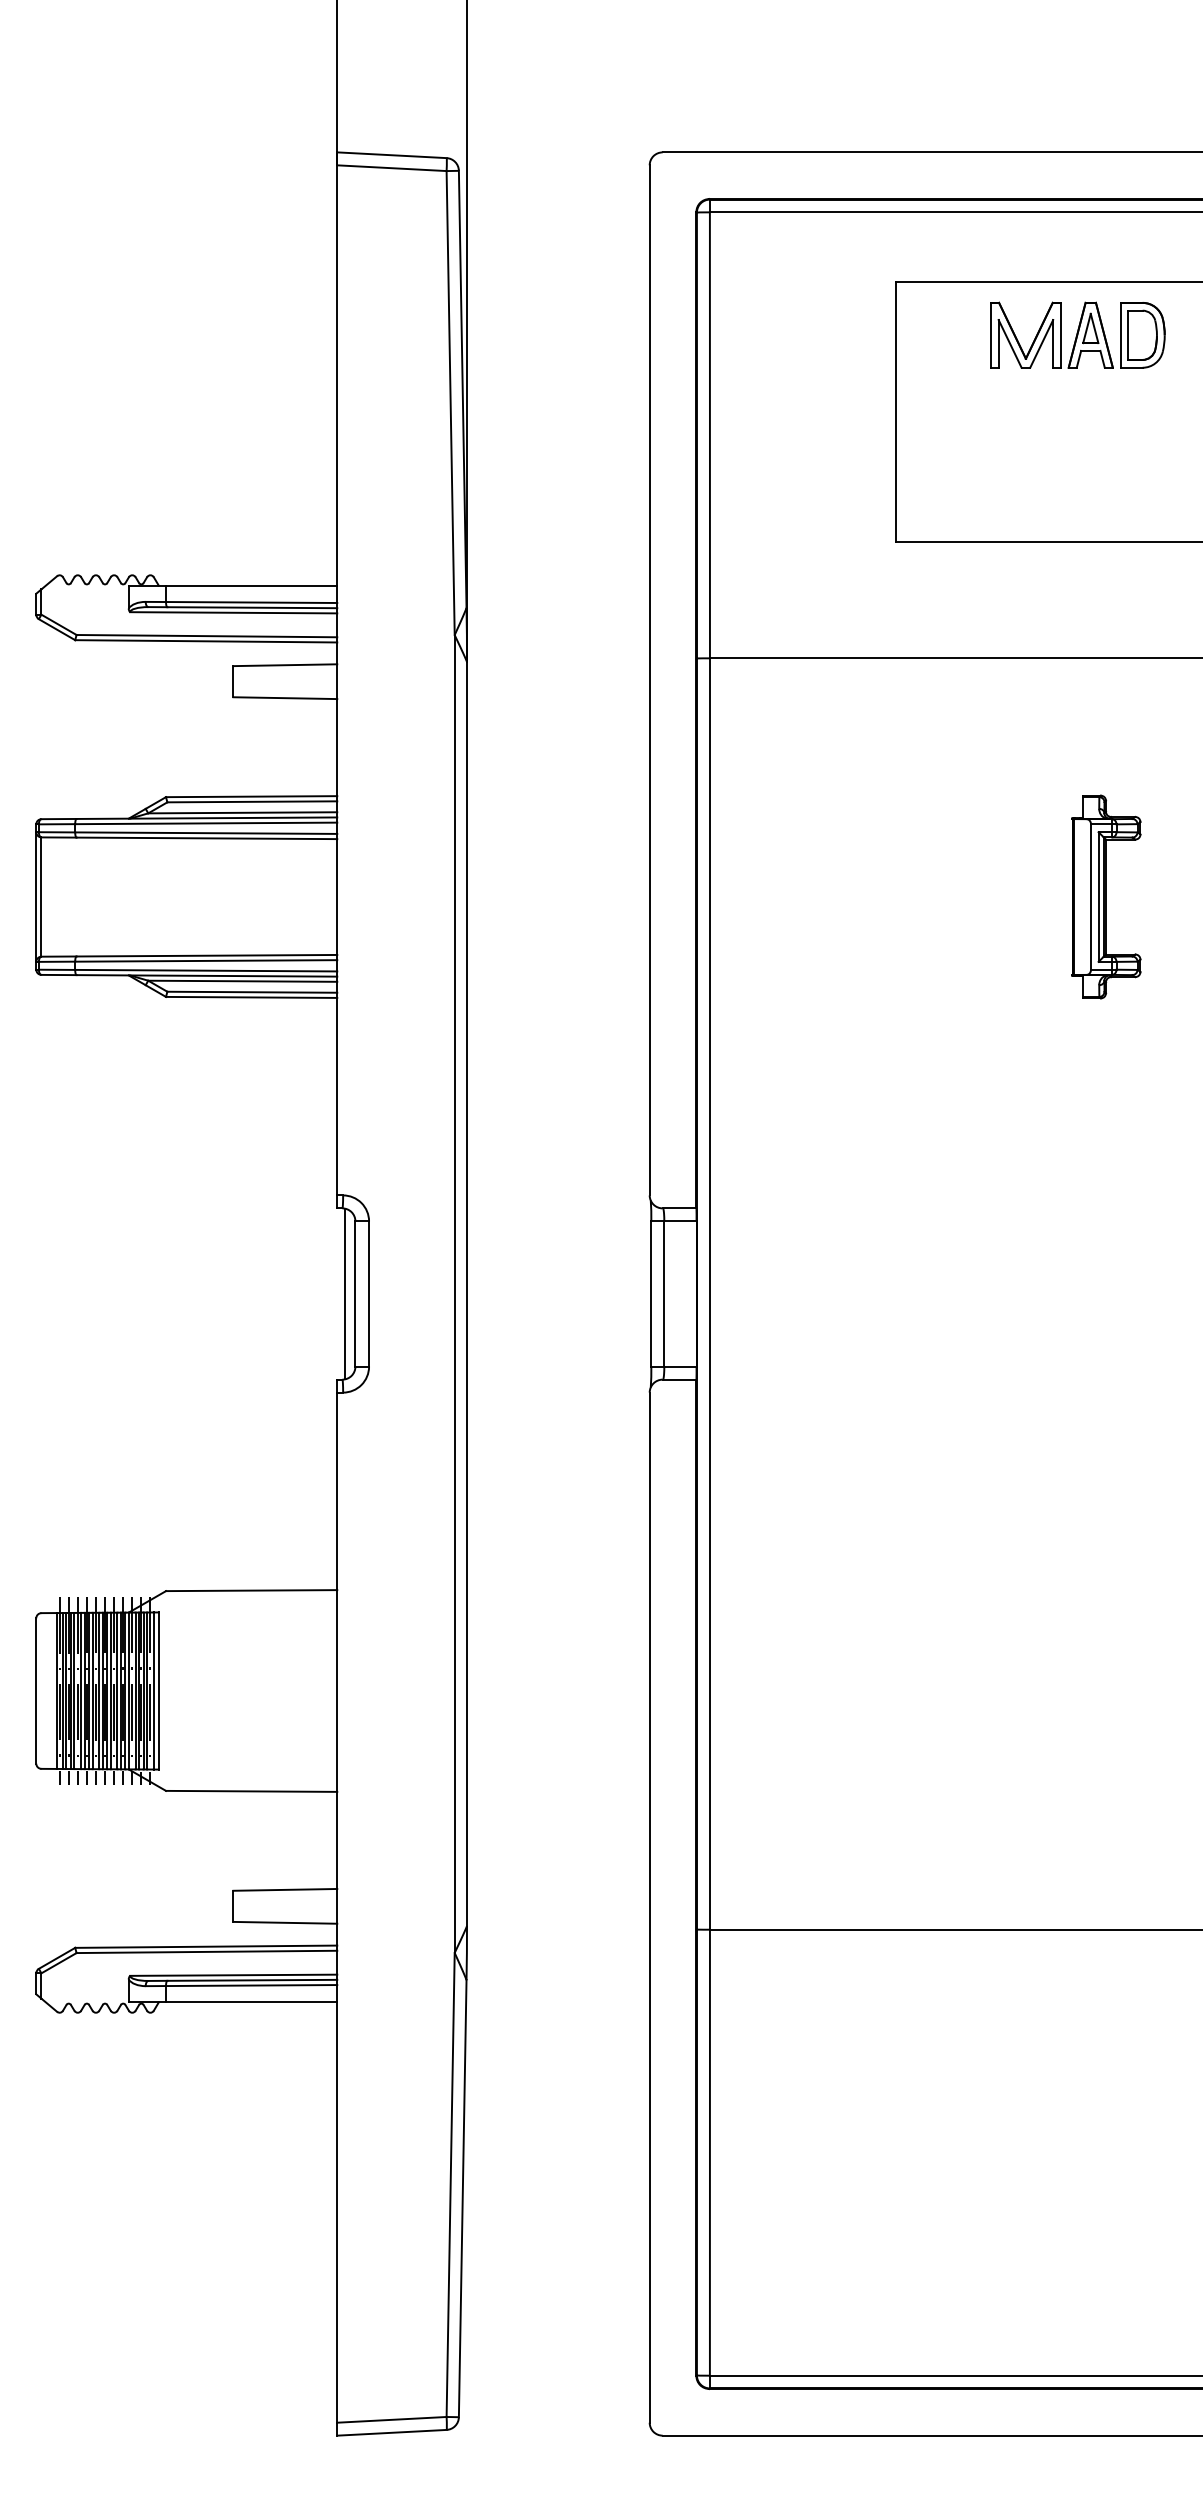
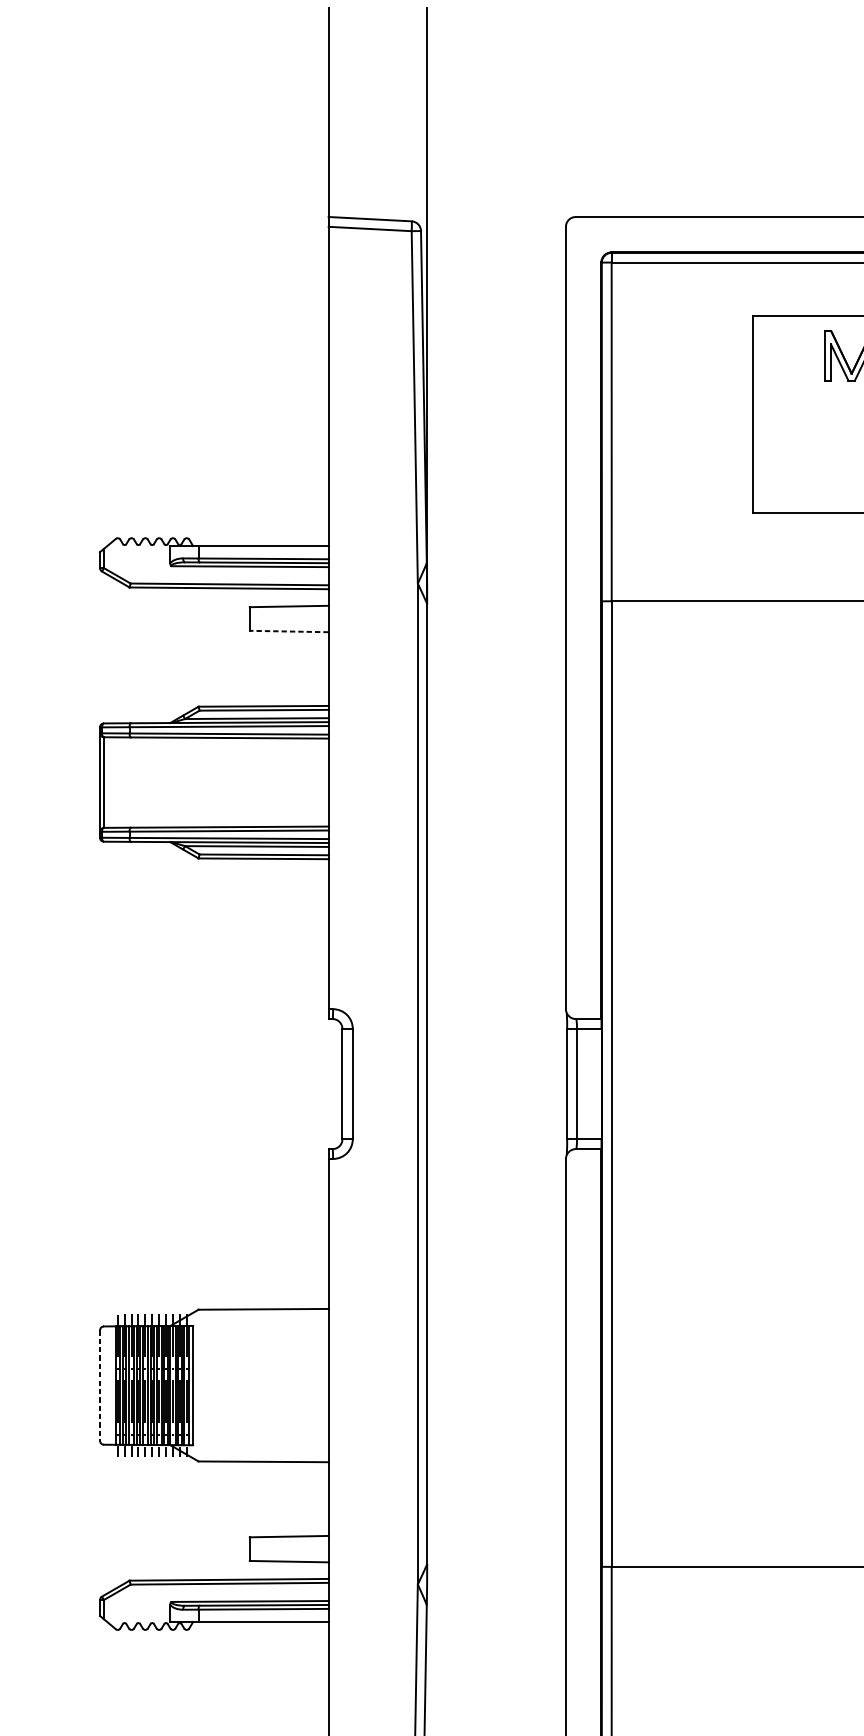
line: (285, 698) -> (289, 631), solid -> dashed
line: (345, 1293) -> (334, 1083), removed
line: (36, 1691) -> (100, 1385), solid -> dashed

